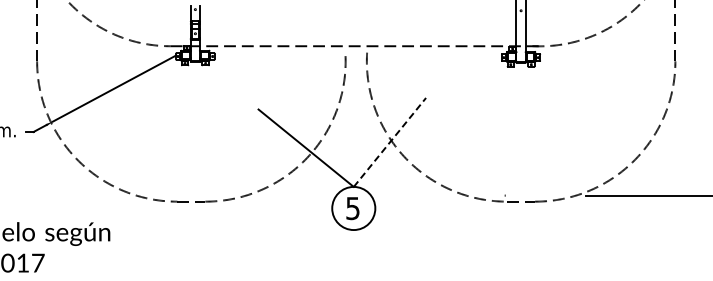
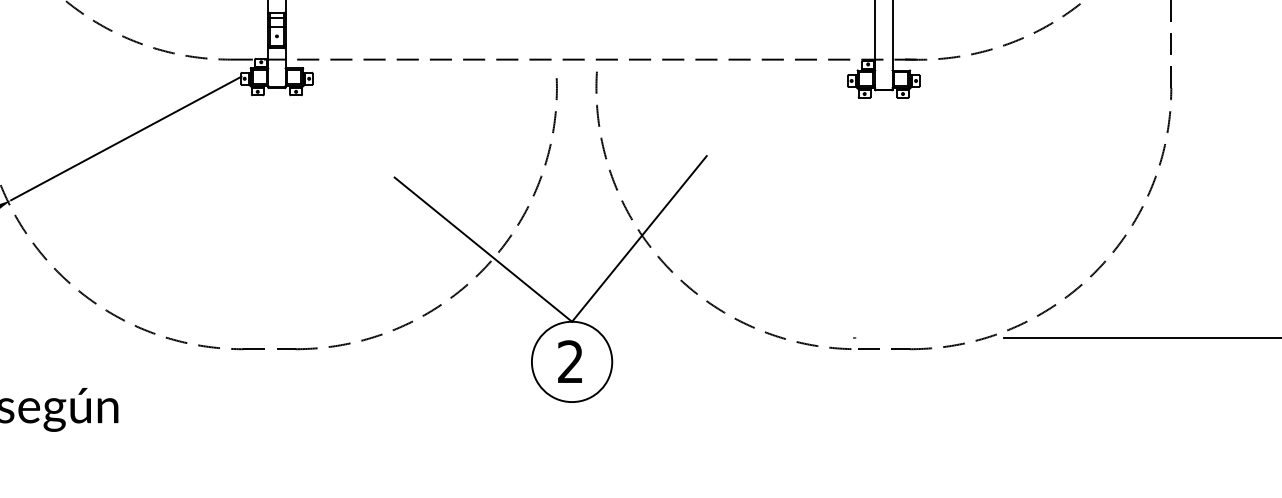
line: (390, 142) -> (640, 238), dashed -> solid
text: (352, 208) -> (569, 361), 5 -> 2

